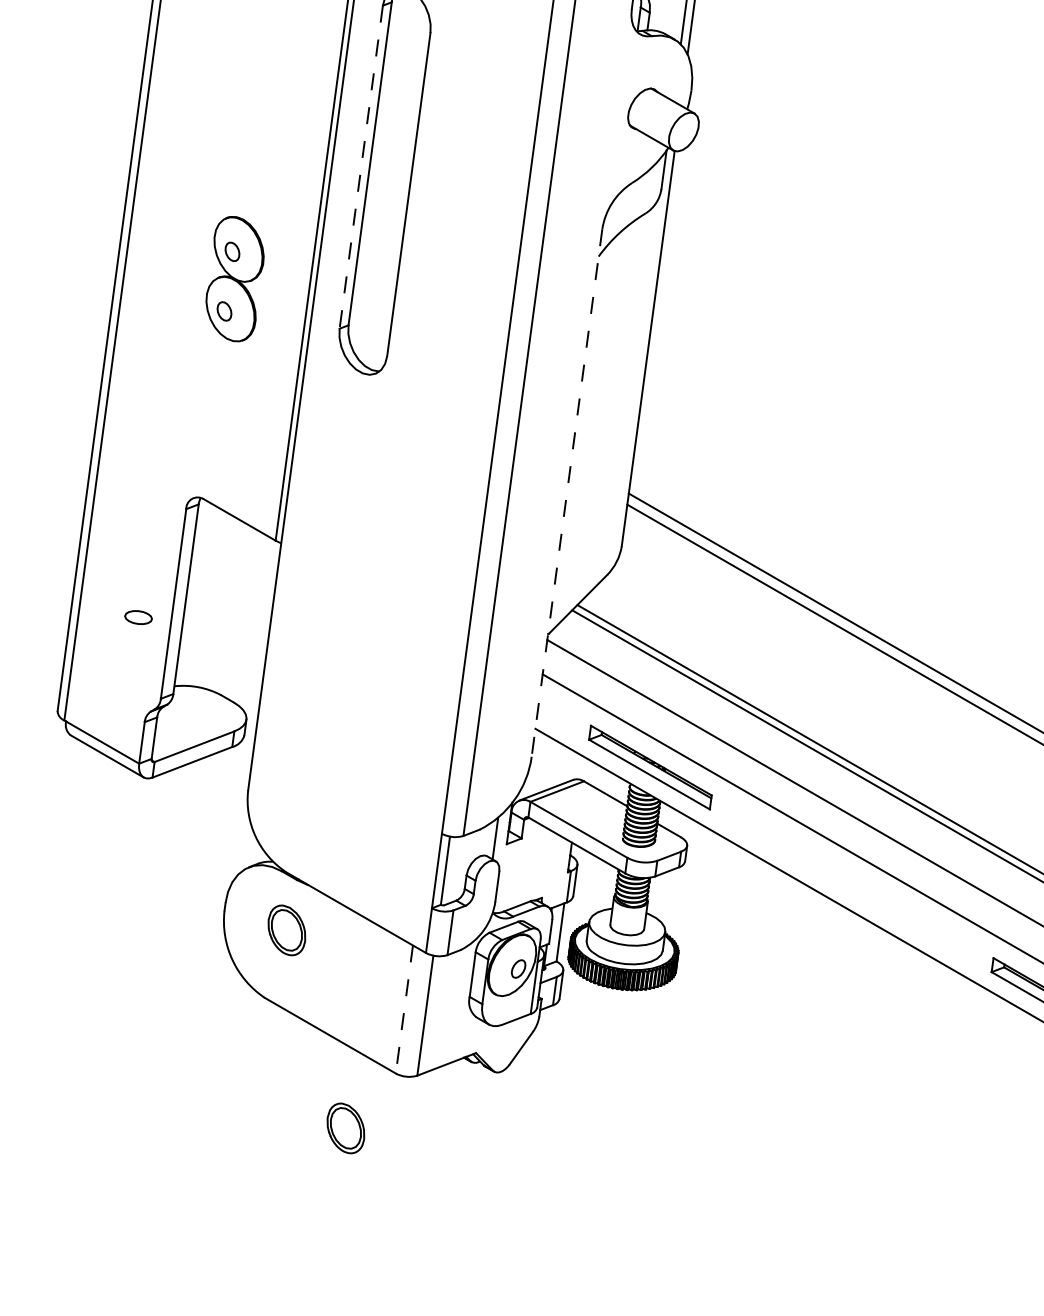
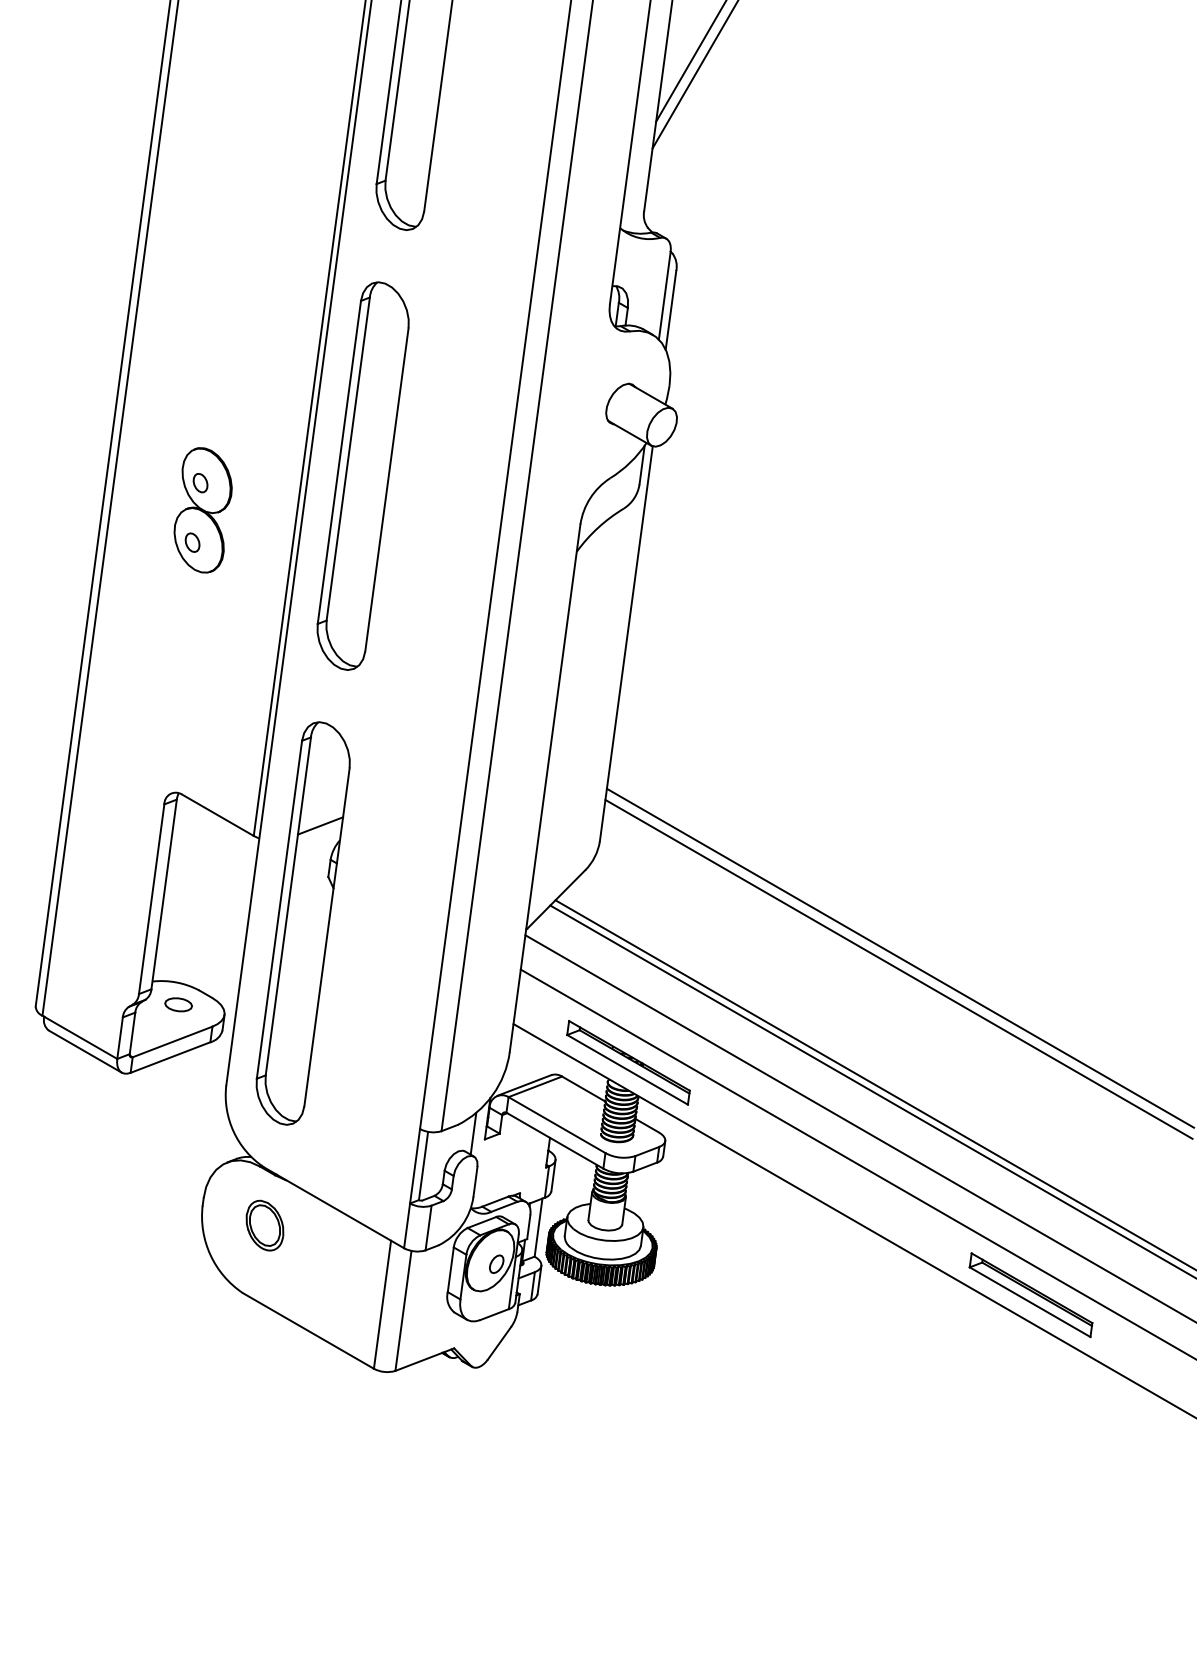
line: (361, 167) -> (339, 462), dashed -> solid
part: (234, 279) -> (202, 510), moved
line: (567, 493) -> (545, 788), dashed -> solid
part: (138, 617) -> (178, 1004), moved
part: (324, 628) -> (302, 923), added
line: (404, 1009) -> (382, 1304), dashed -> solid
part: (345, 1128) -> (323, 1423), removed

